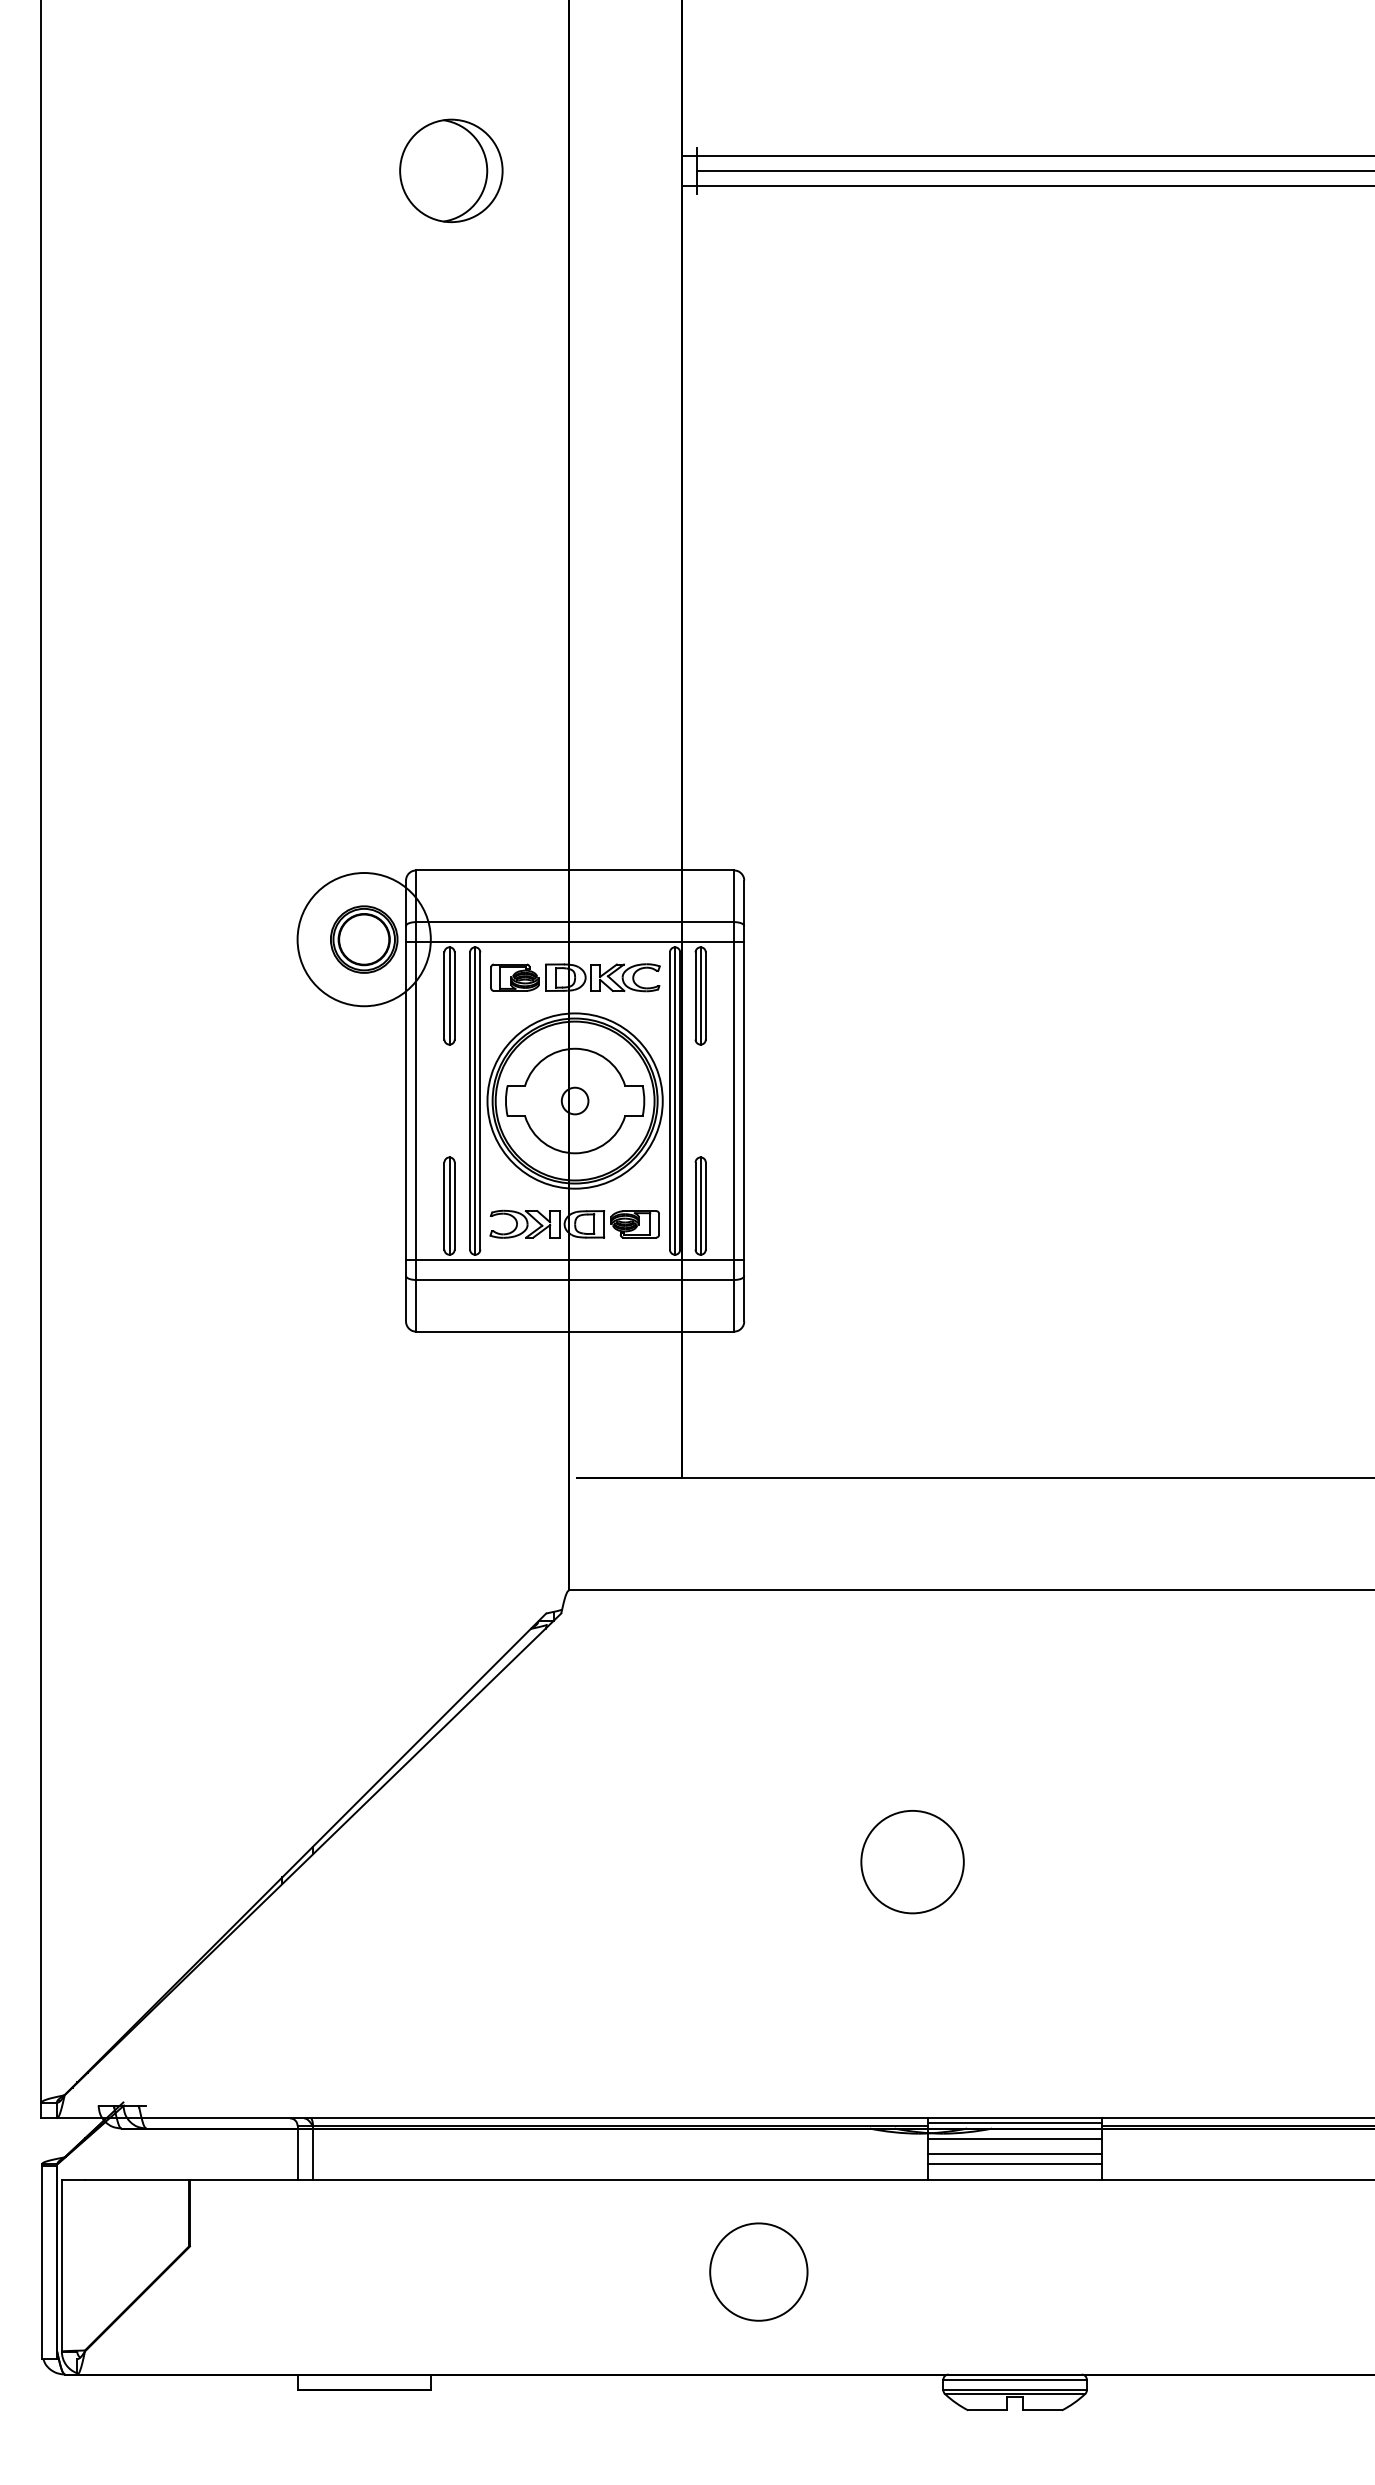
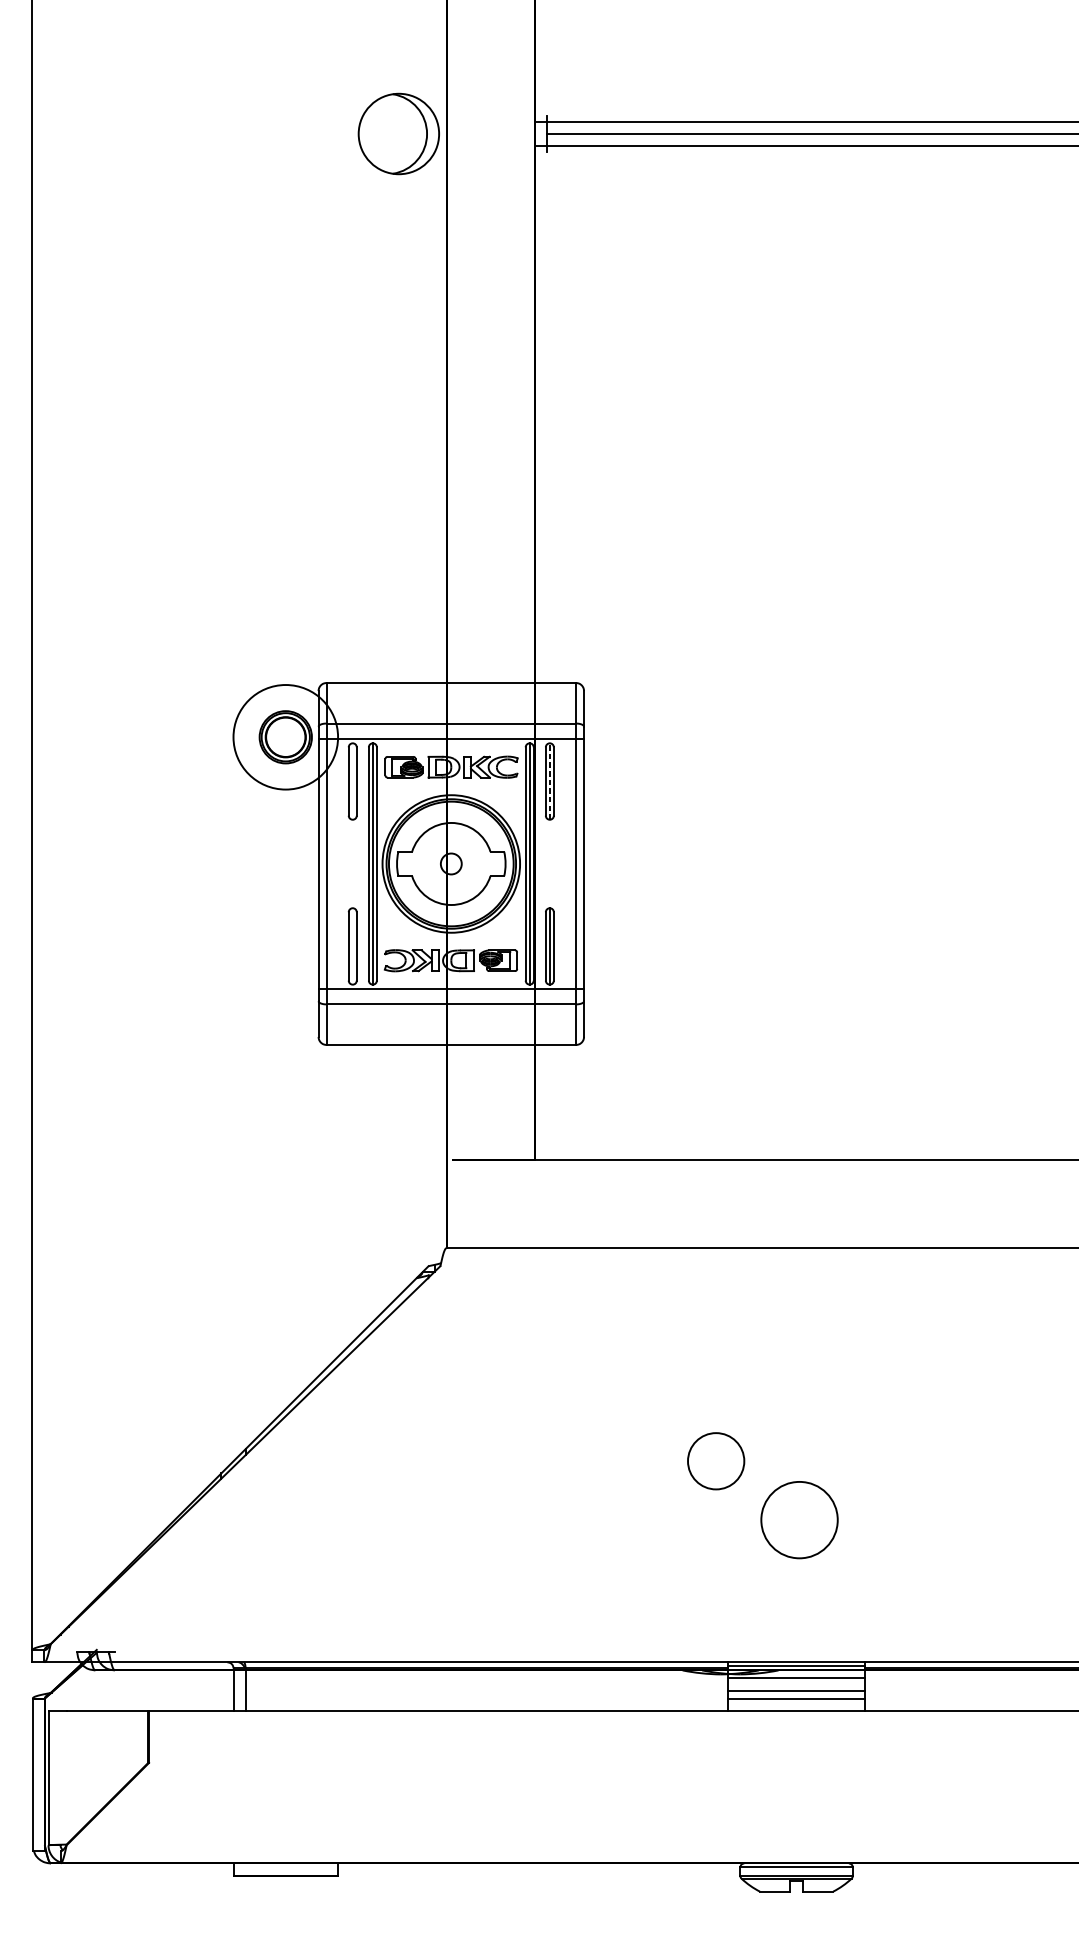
part: (451, 170) -> (399, 133), moved
line: (449, 995) -> (352, 781), removed
line: (700, 995) -> (549, 781), solid -> dashed
line: (449, 1205) -> (352, 945), removed
circle: (912, 1861) -> (716, 1460), size x0.7
circle: (758, 2271) -> (799, 1519), moved

